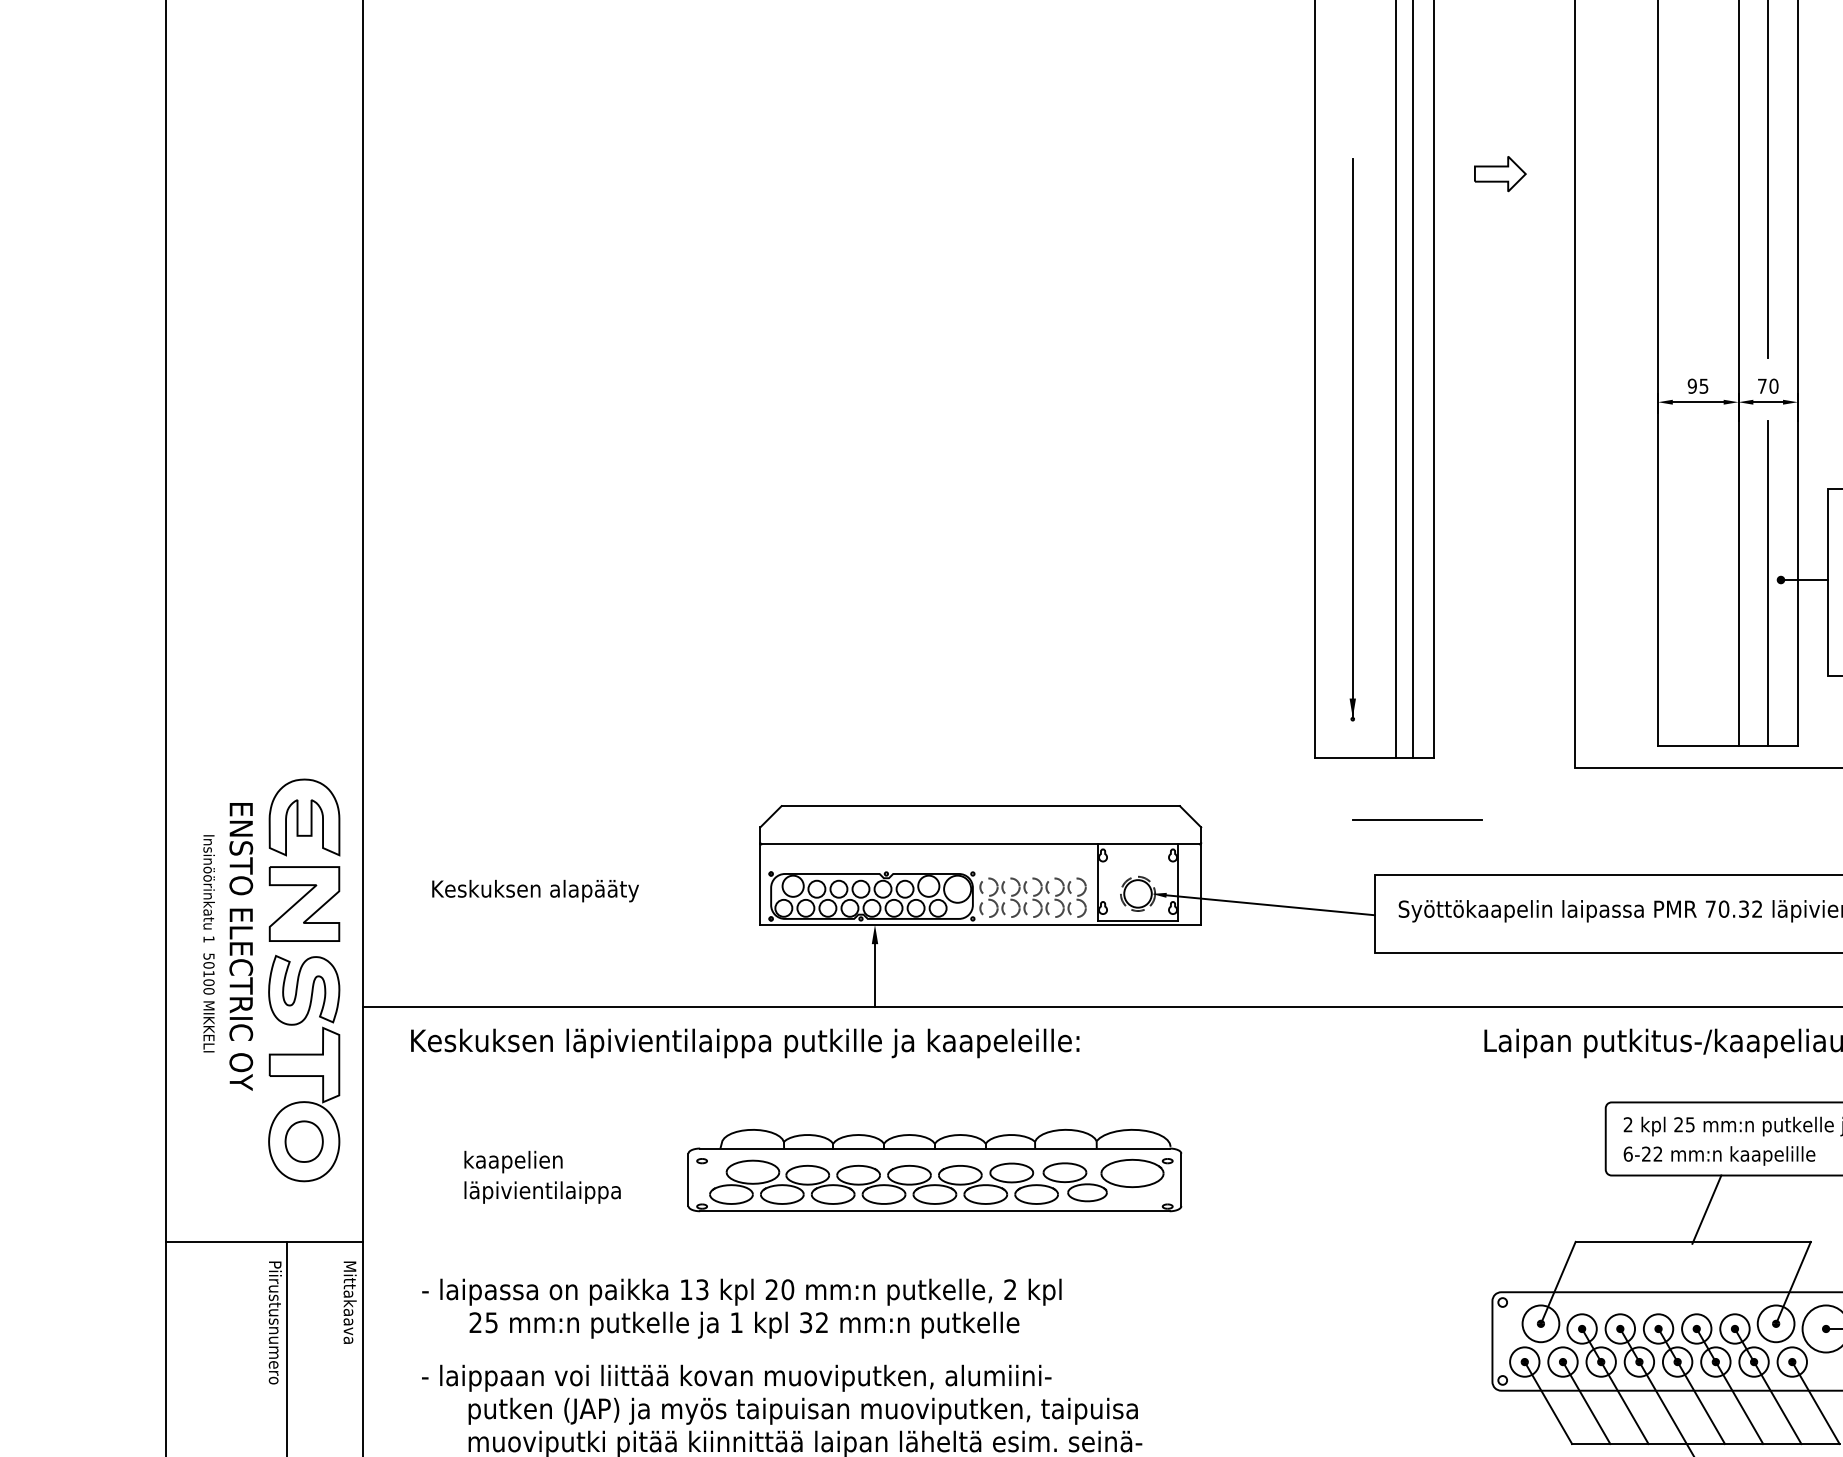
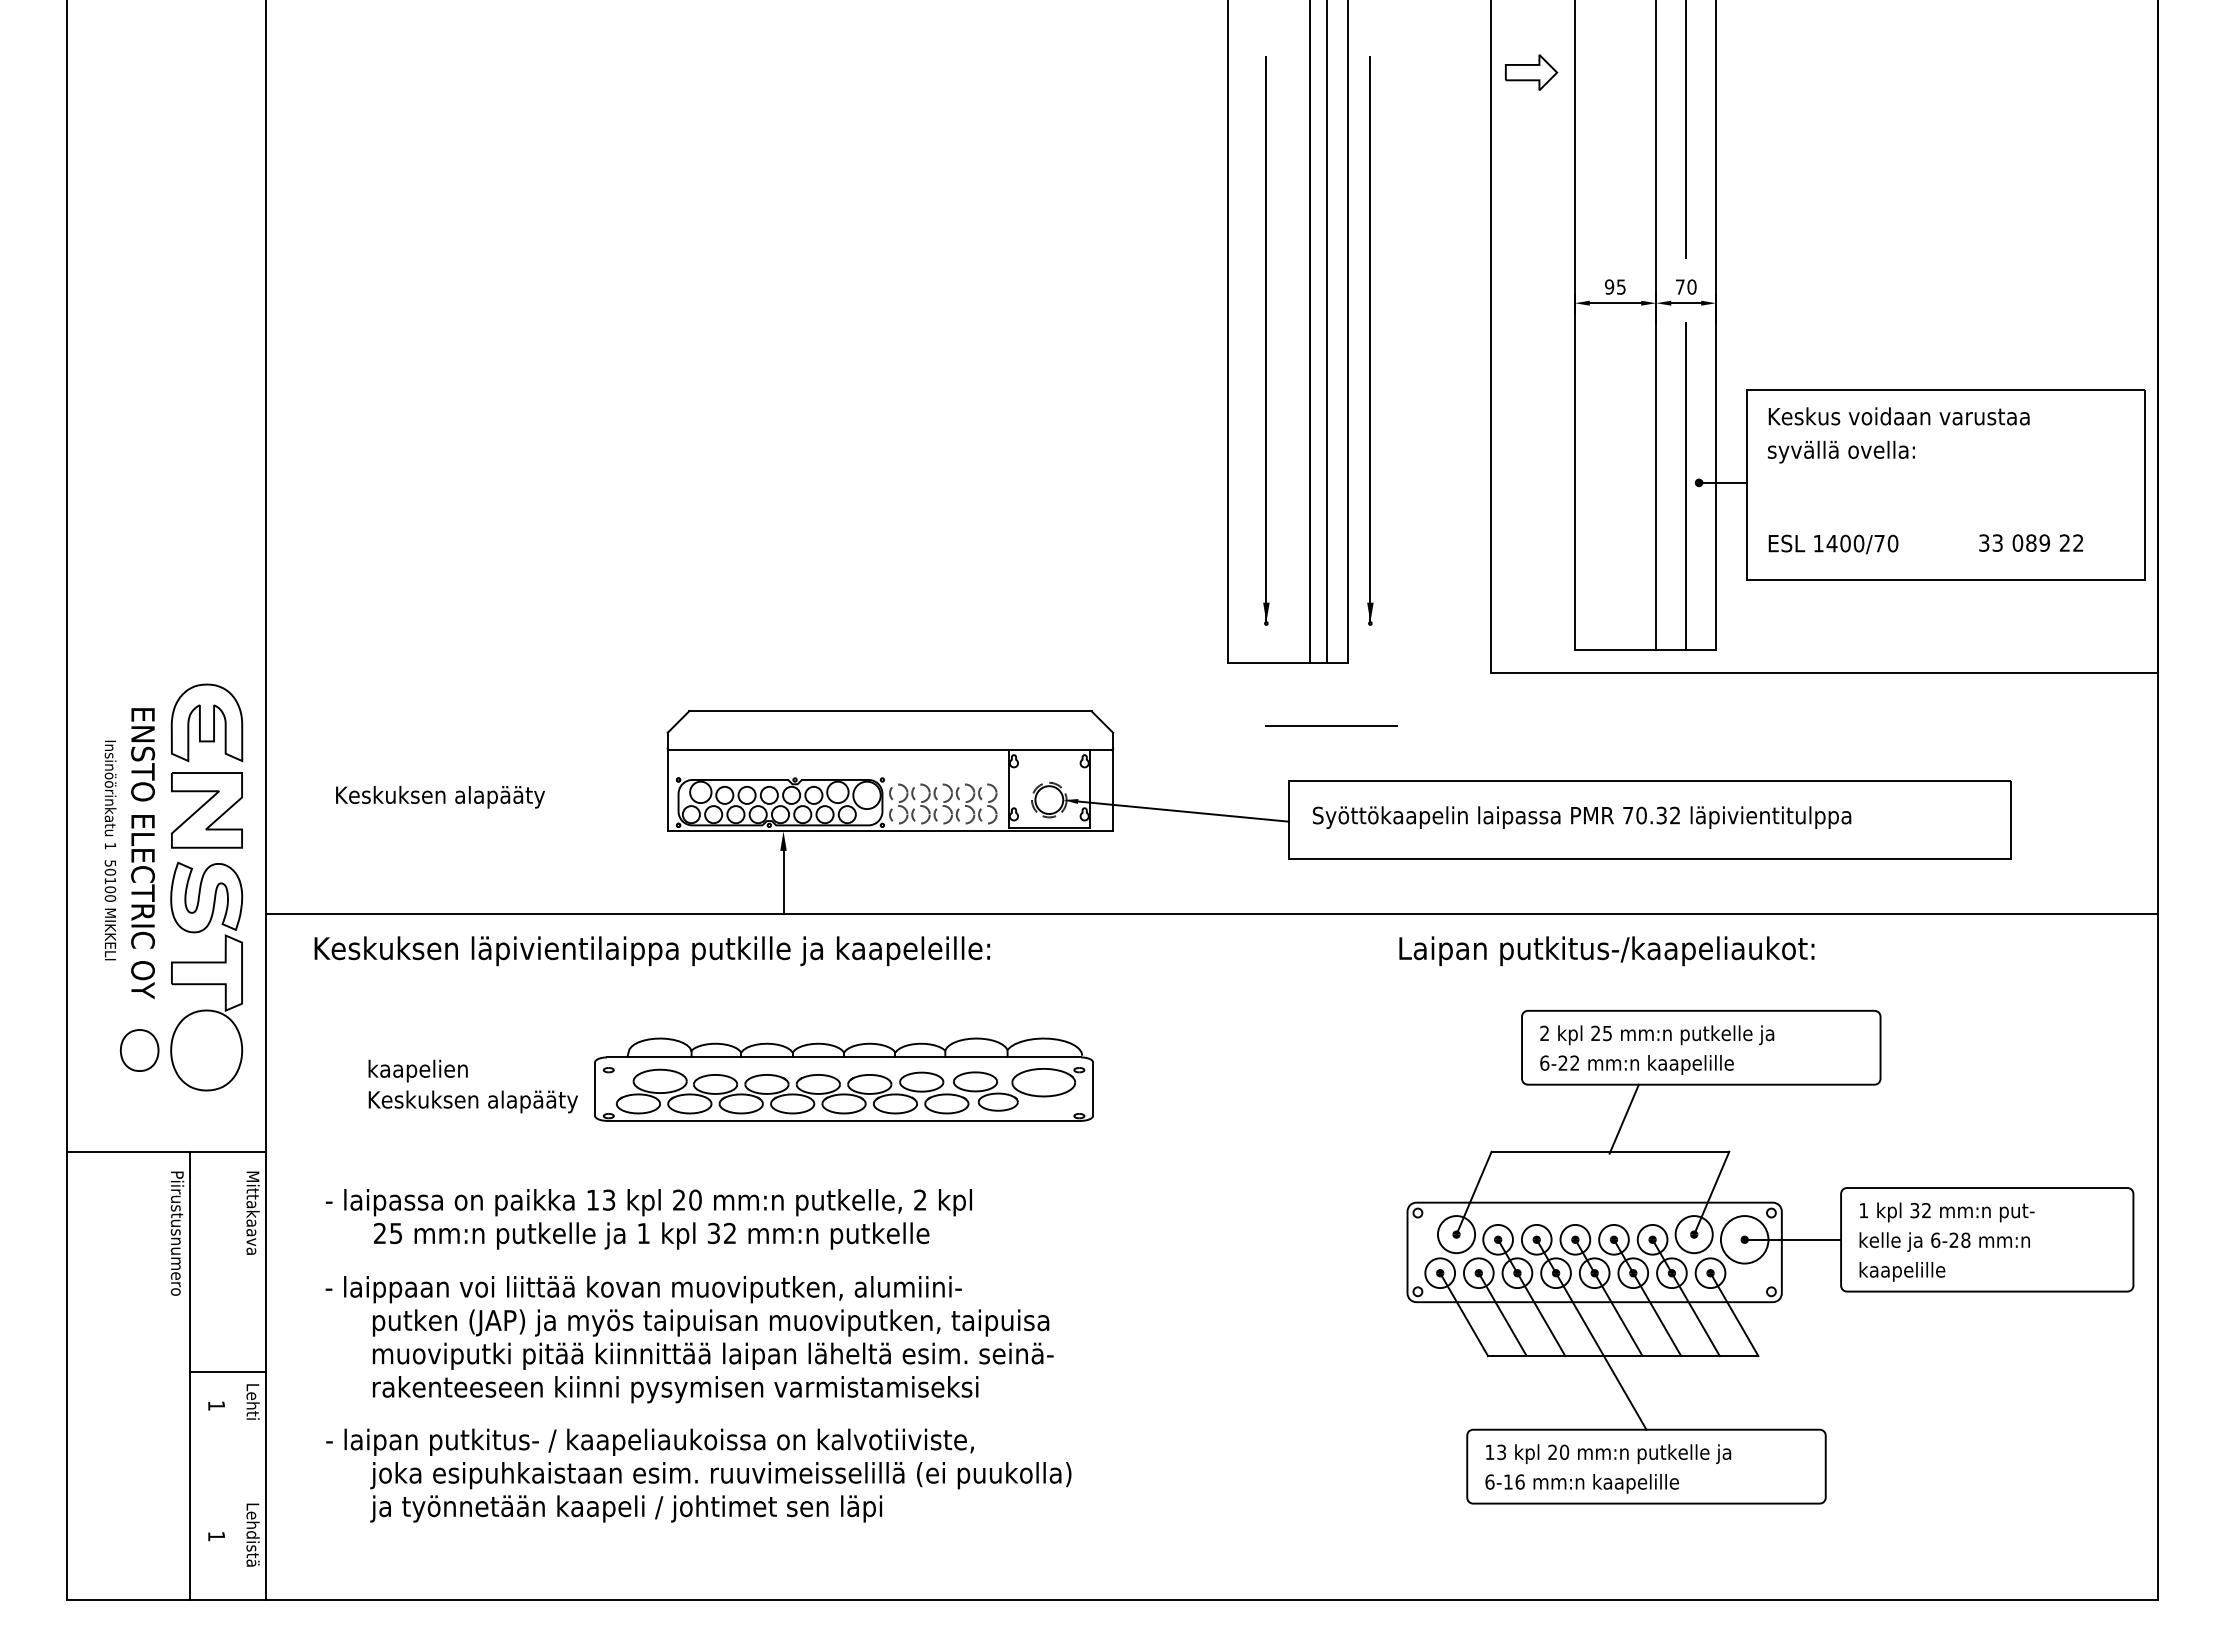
part: (1500, 173) -> (1531, 72), moved
part: (1455, 439) -> (1370, 340), added
part: (304, 1141) -> (139, 1050), moved
text: (567, 1192) -> (472, 1101), läpivientilaippa -> Keskuksen alapääty

